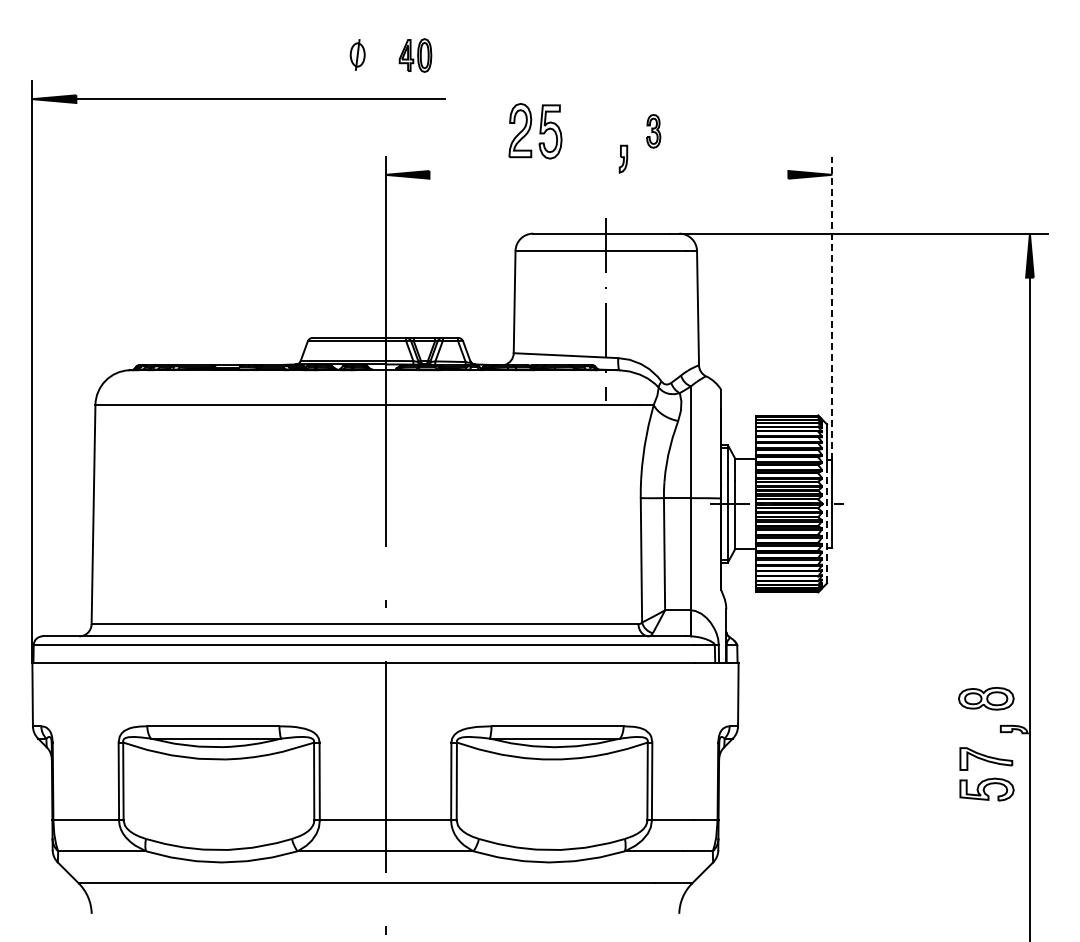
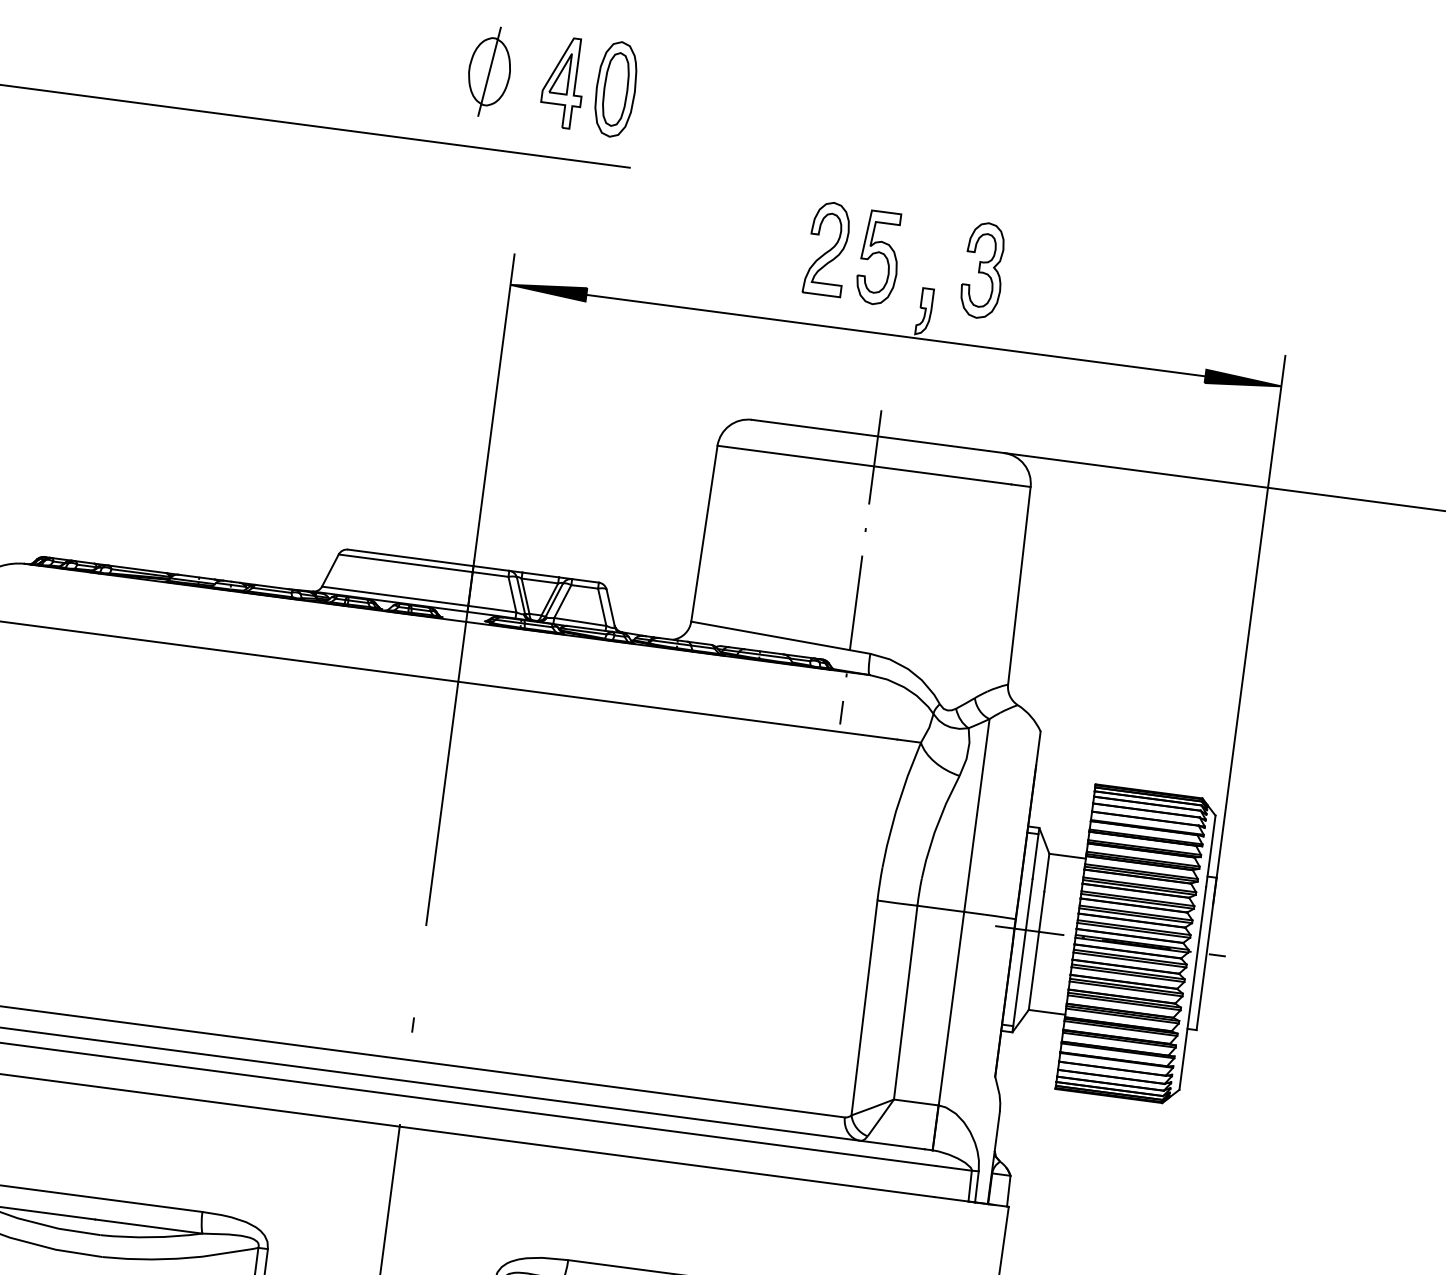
part: (357, 54) -> (489, 70), size x1.67
part: (415, 55) -> (589, 85), size x1.67
part: (535, 131) -> (853, 253), moved
part: (653, 131) -> (982, 270), size x1.67
line: (608, 174) -> (895, 334), added
line: (832, 307) -> (1251, 615), dashed -> solid
line: (827, 524) -> (1193, 988), dashed -> solid

